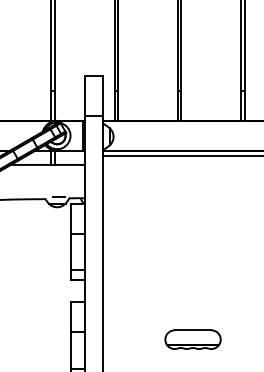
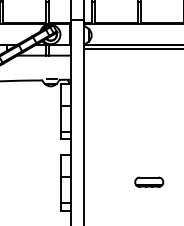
part: (192, 339) -> (148, 182), size x0.7

